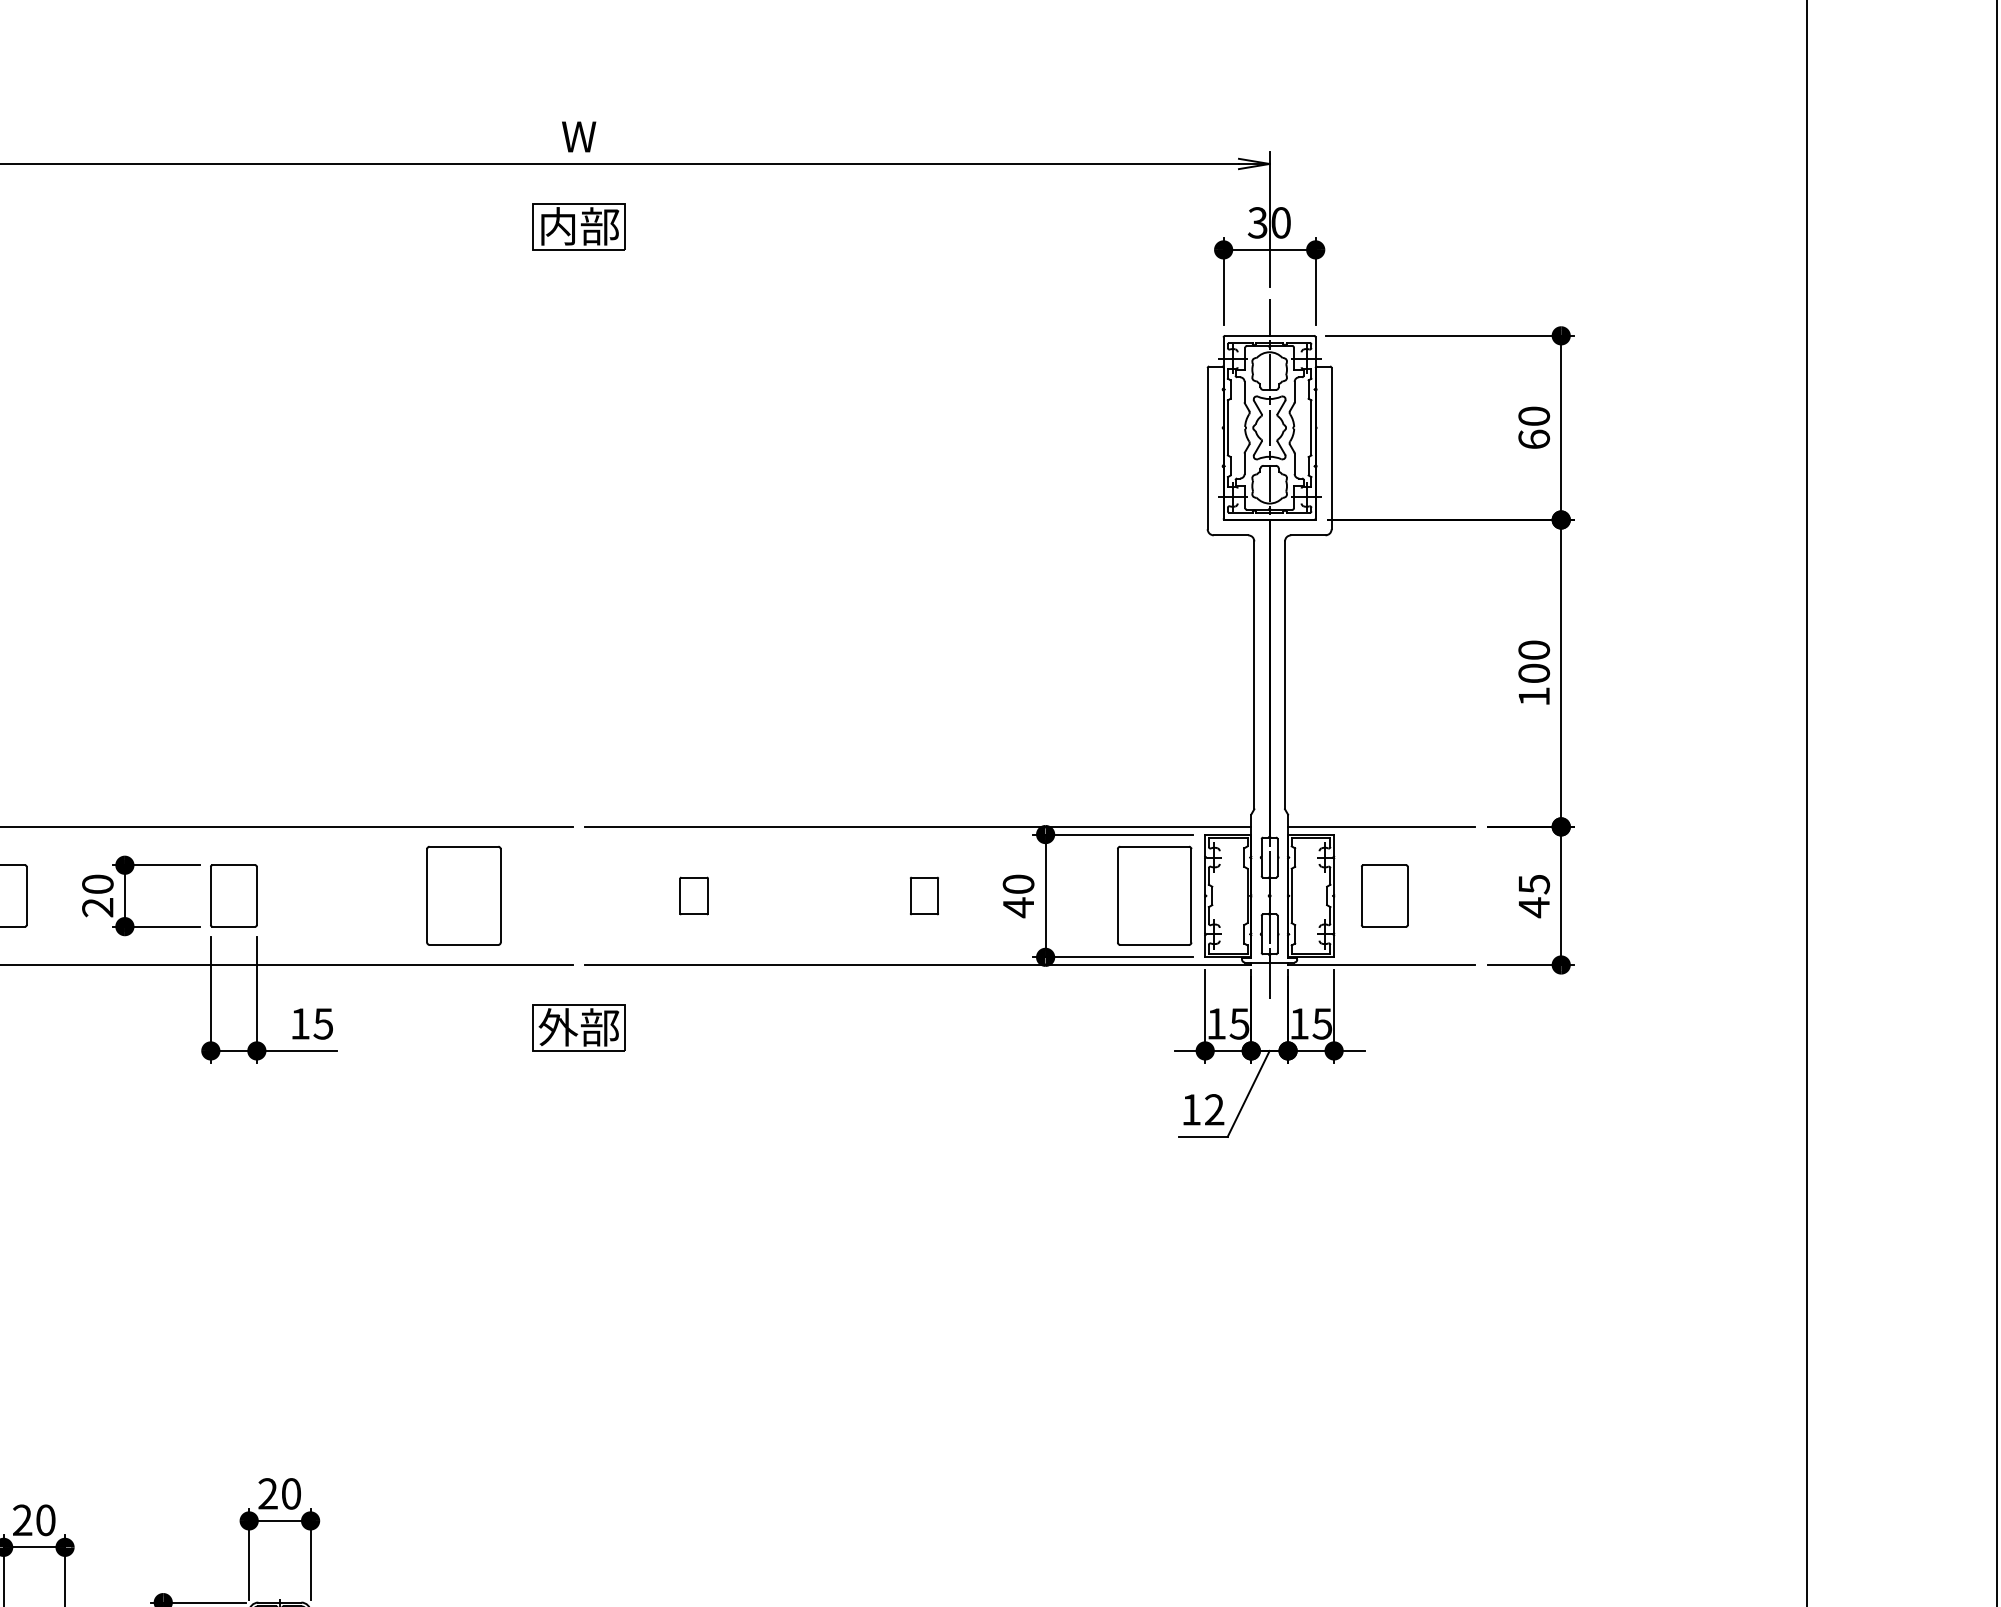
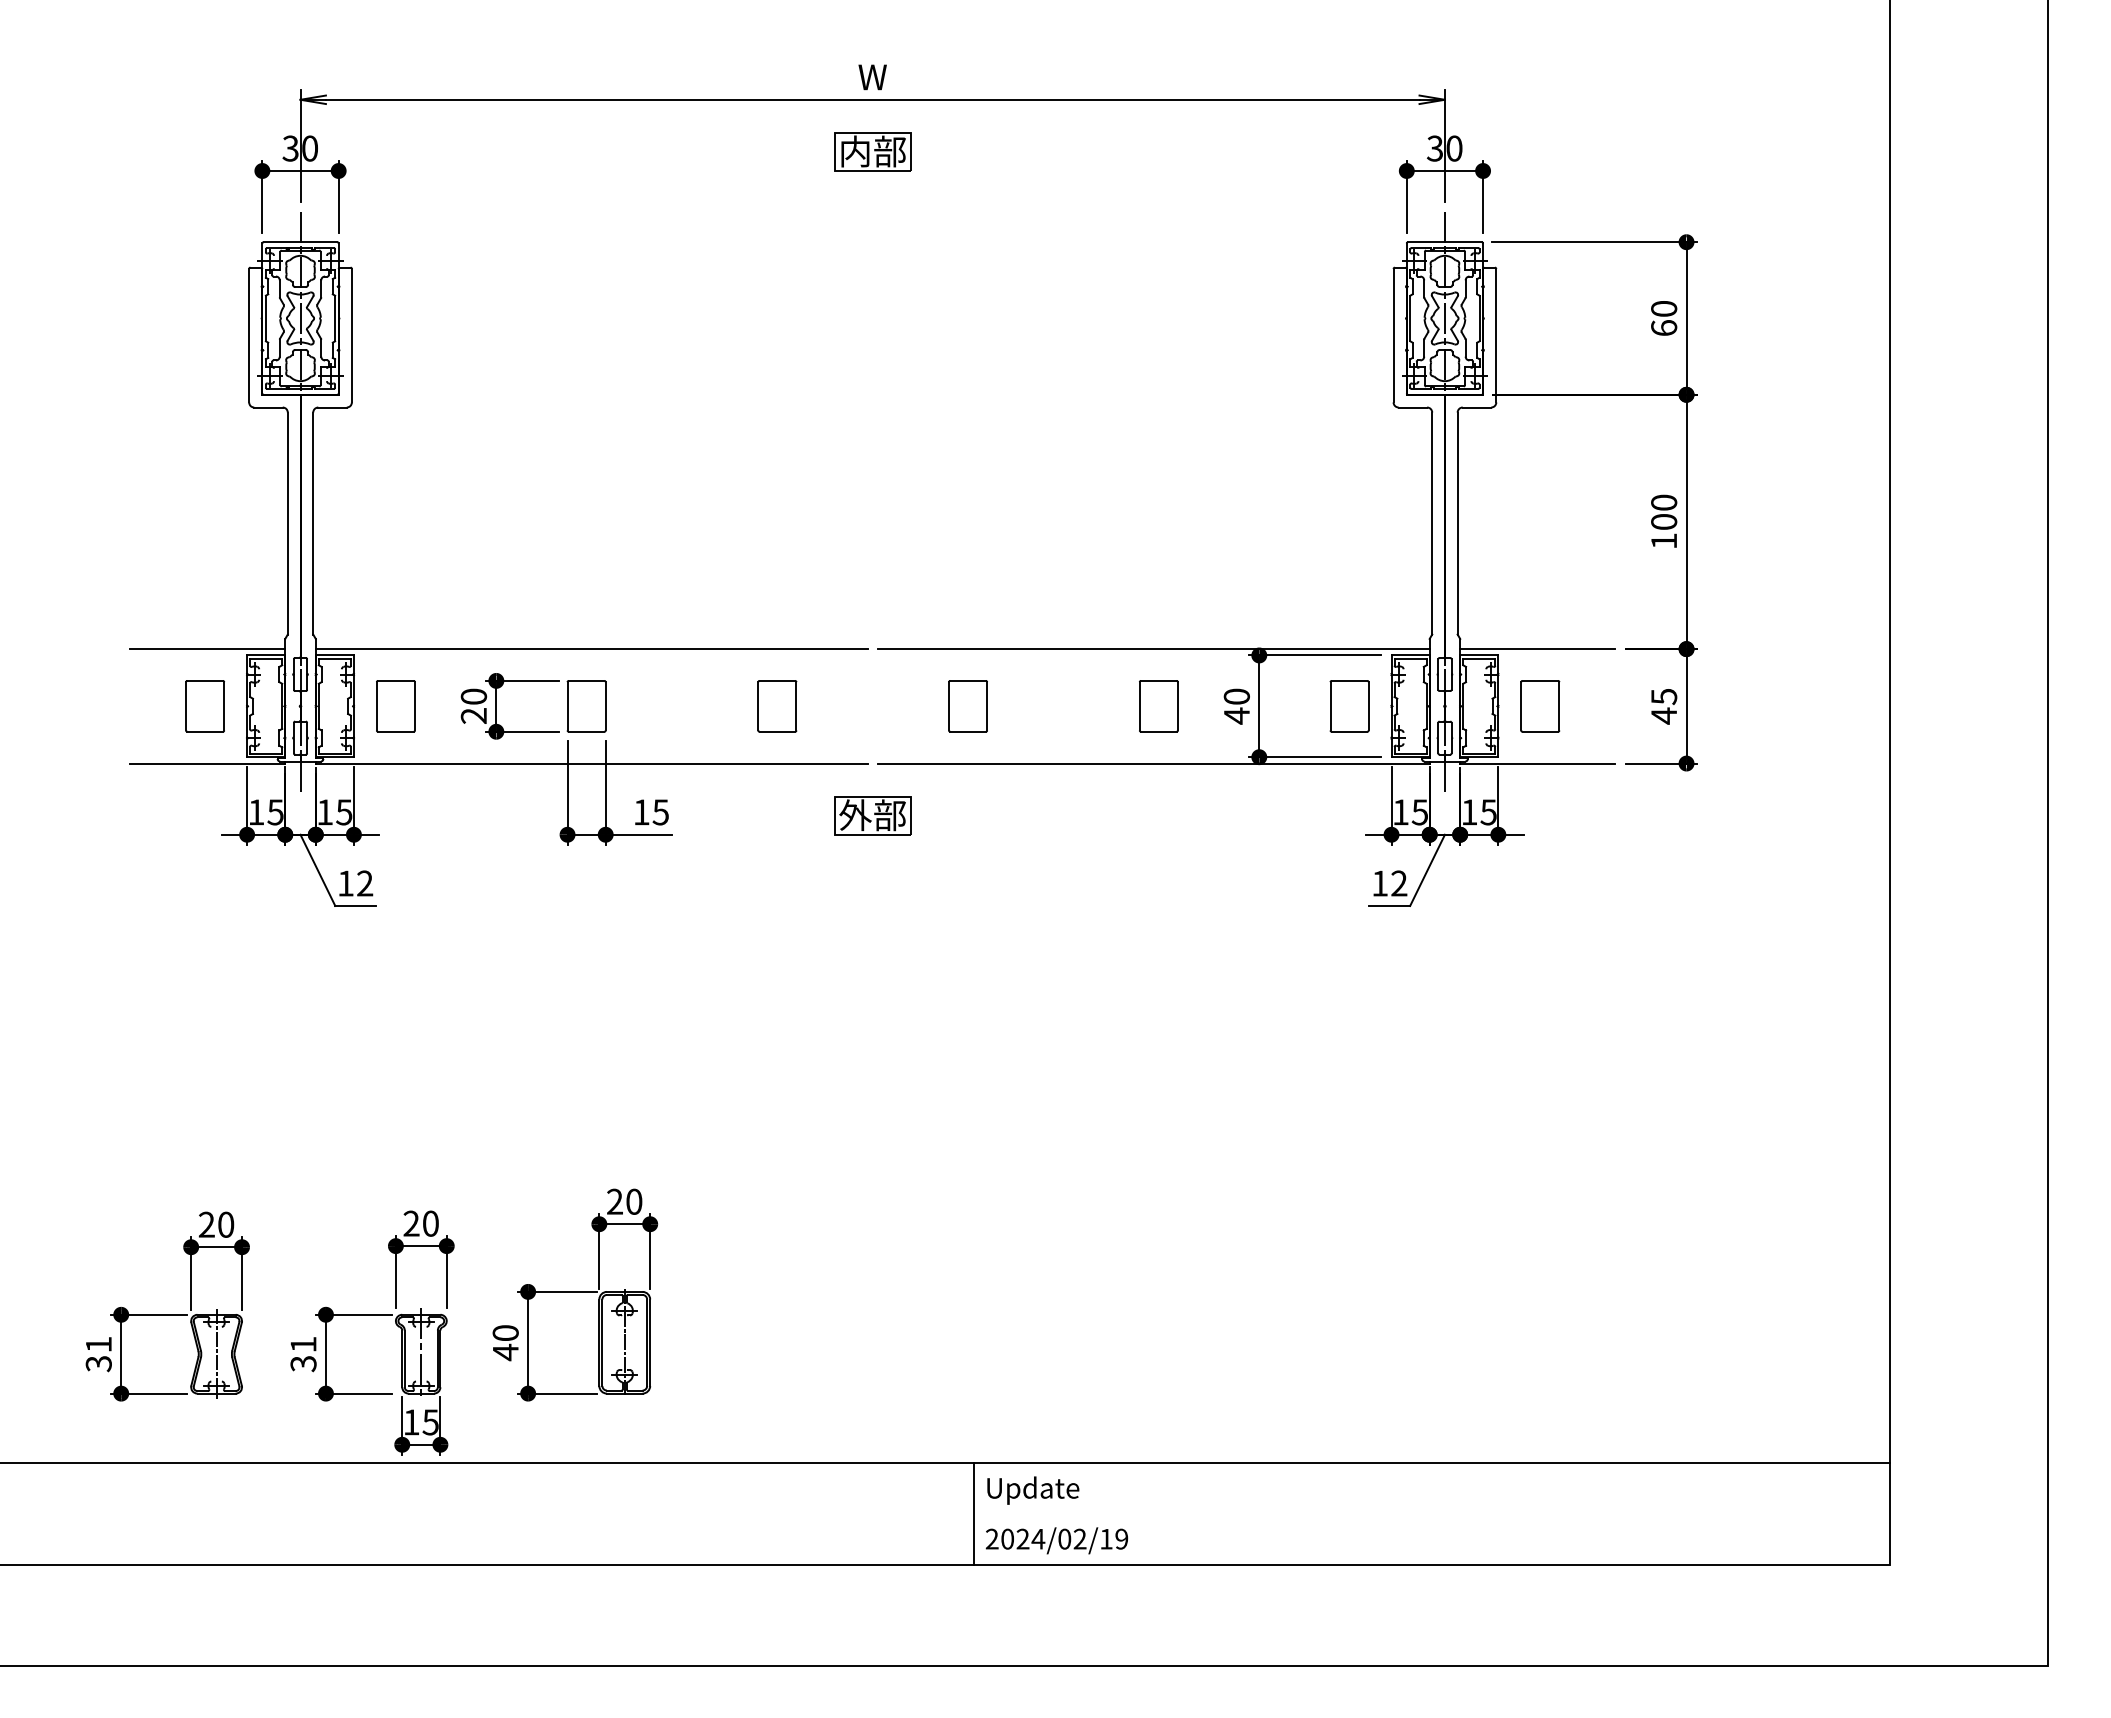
part: (464, 896) -> (777, 706), size x0.62
part: (693, 896) -> (967, 706), size x1.67
part: (923, 896) -> (1158, 706), size x1.67
part: (1154, 896) -> (1349, 706), size x0.62

